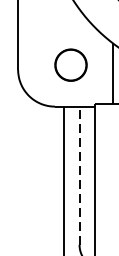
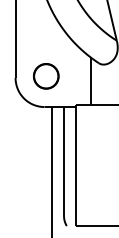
part: (71, 65) -> (46, 76), moved
line: (80, 175) -> (64, 161), dashed -> solid

